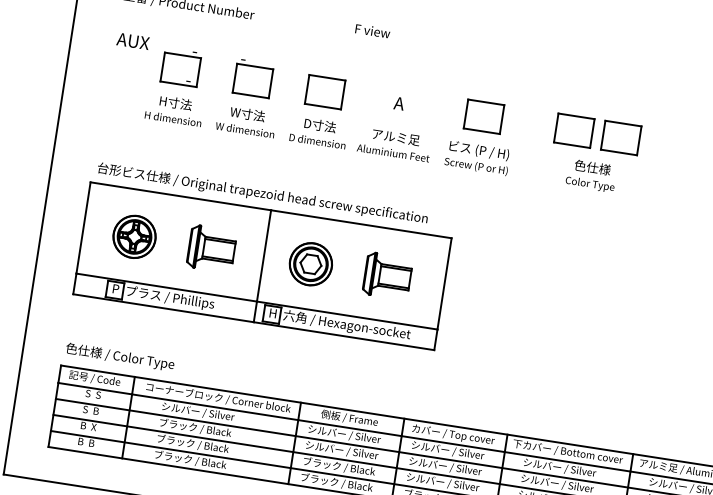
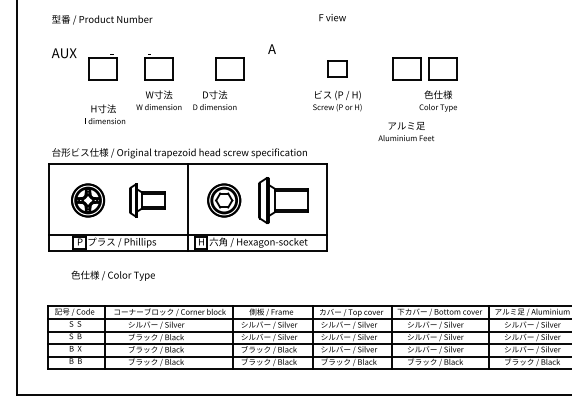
text: (372, 31) -> (332, 17), moved
part: (324, 91) -> (229, 68), moved
text: (398, 102) -> (271, 48), moved
text: (177, 109) -> (105, 113), moved
part: (484, 115) -> (337, 68), size x0.7
text: (394, 144) -> (406, 131), moved
text: (590, 174) -> (437, 100), moved
part: (387, 276) -> (283, 200), size x1.4
text: (119, 356) -> (112, 275), moved

